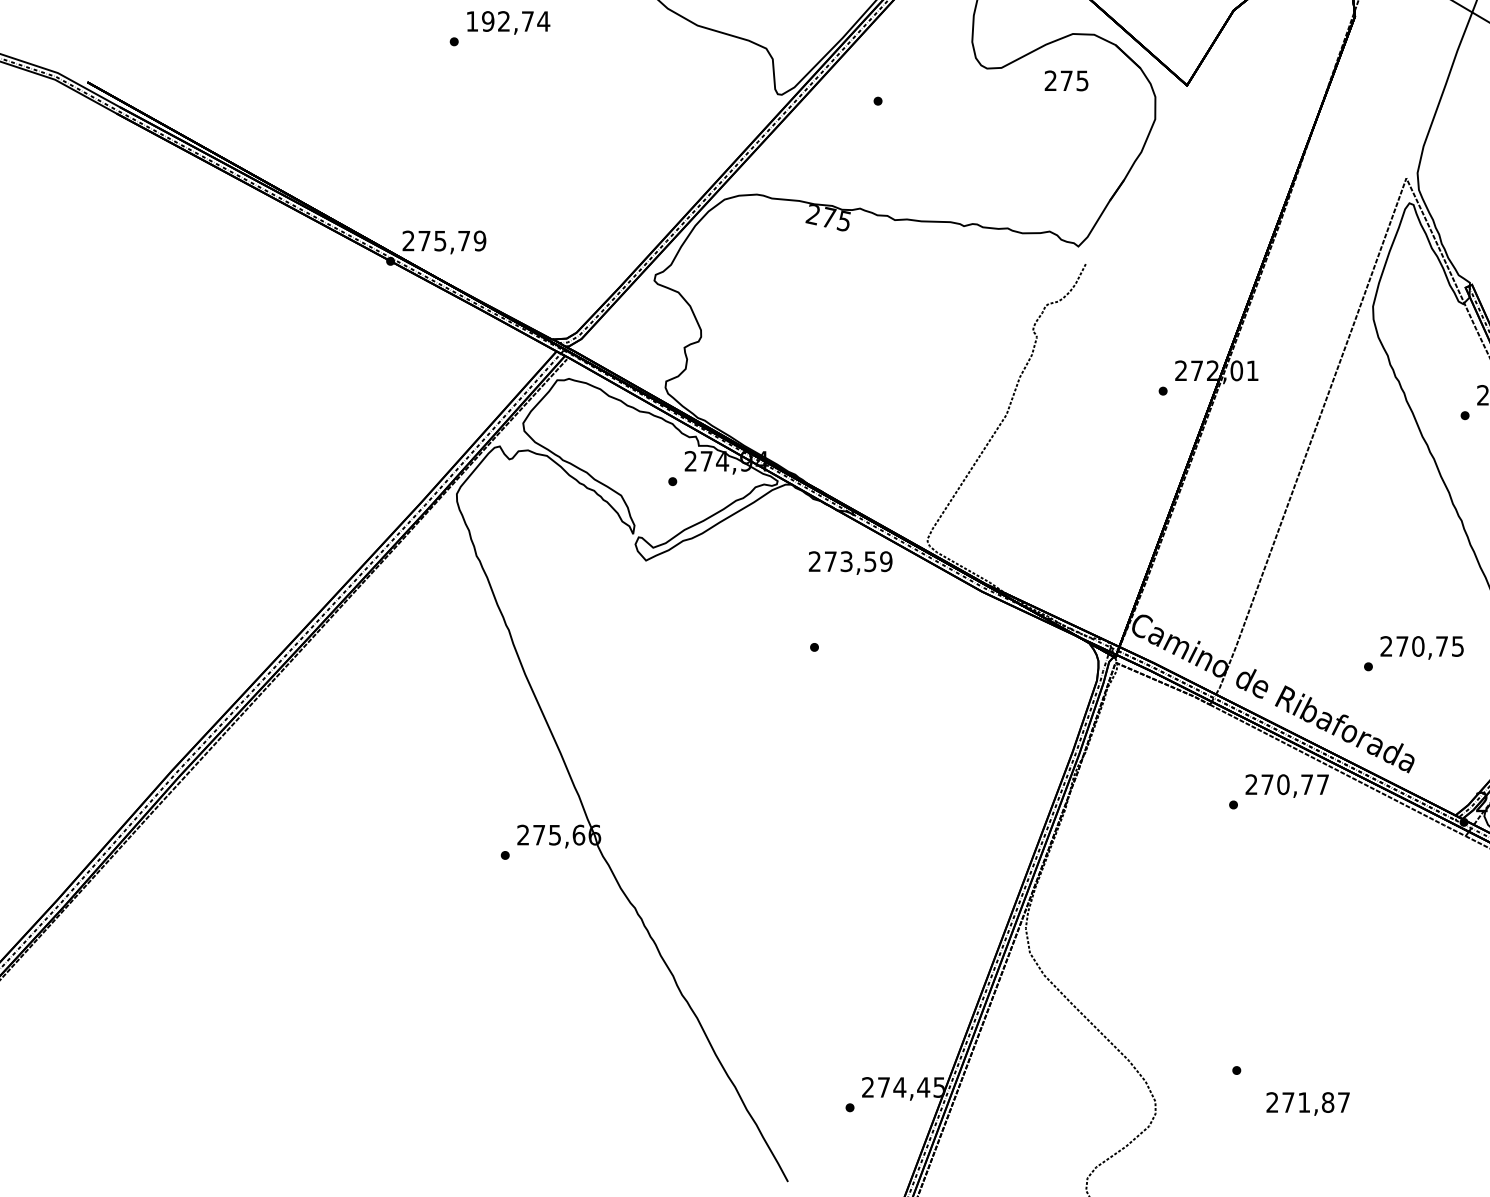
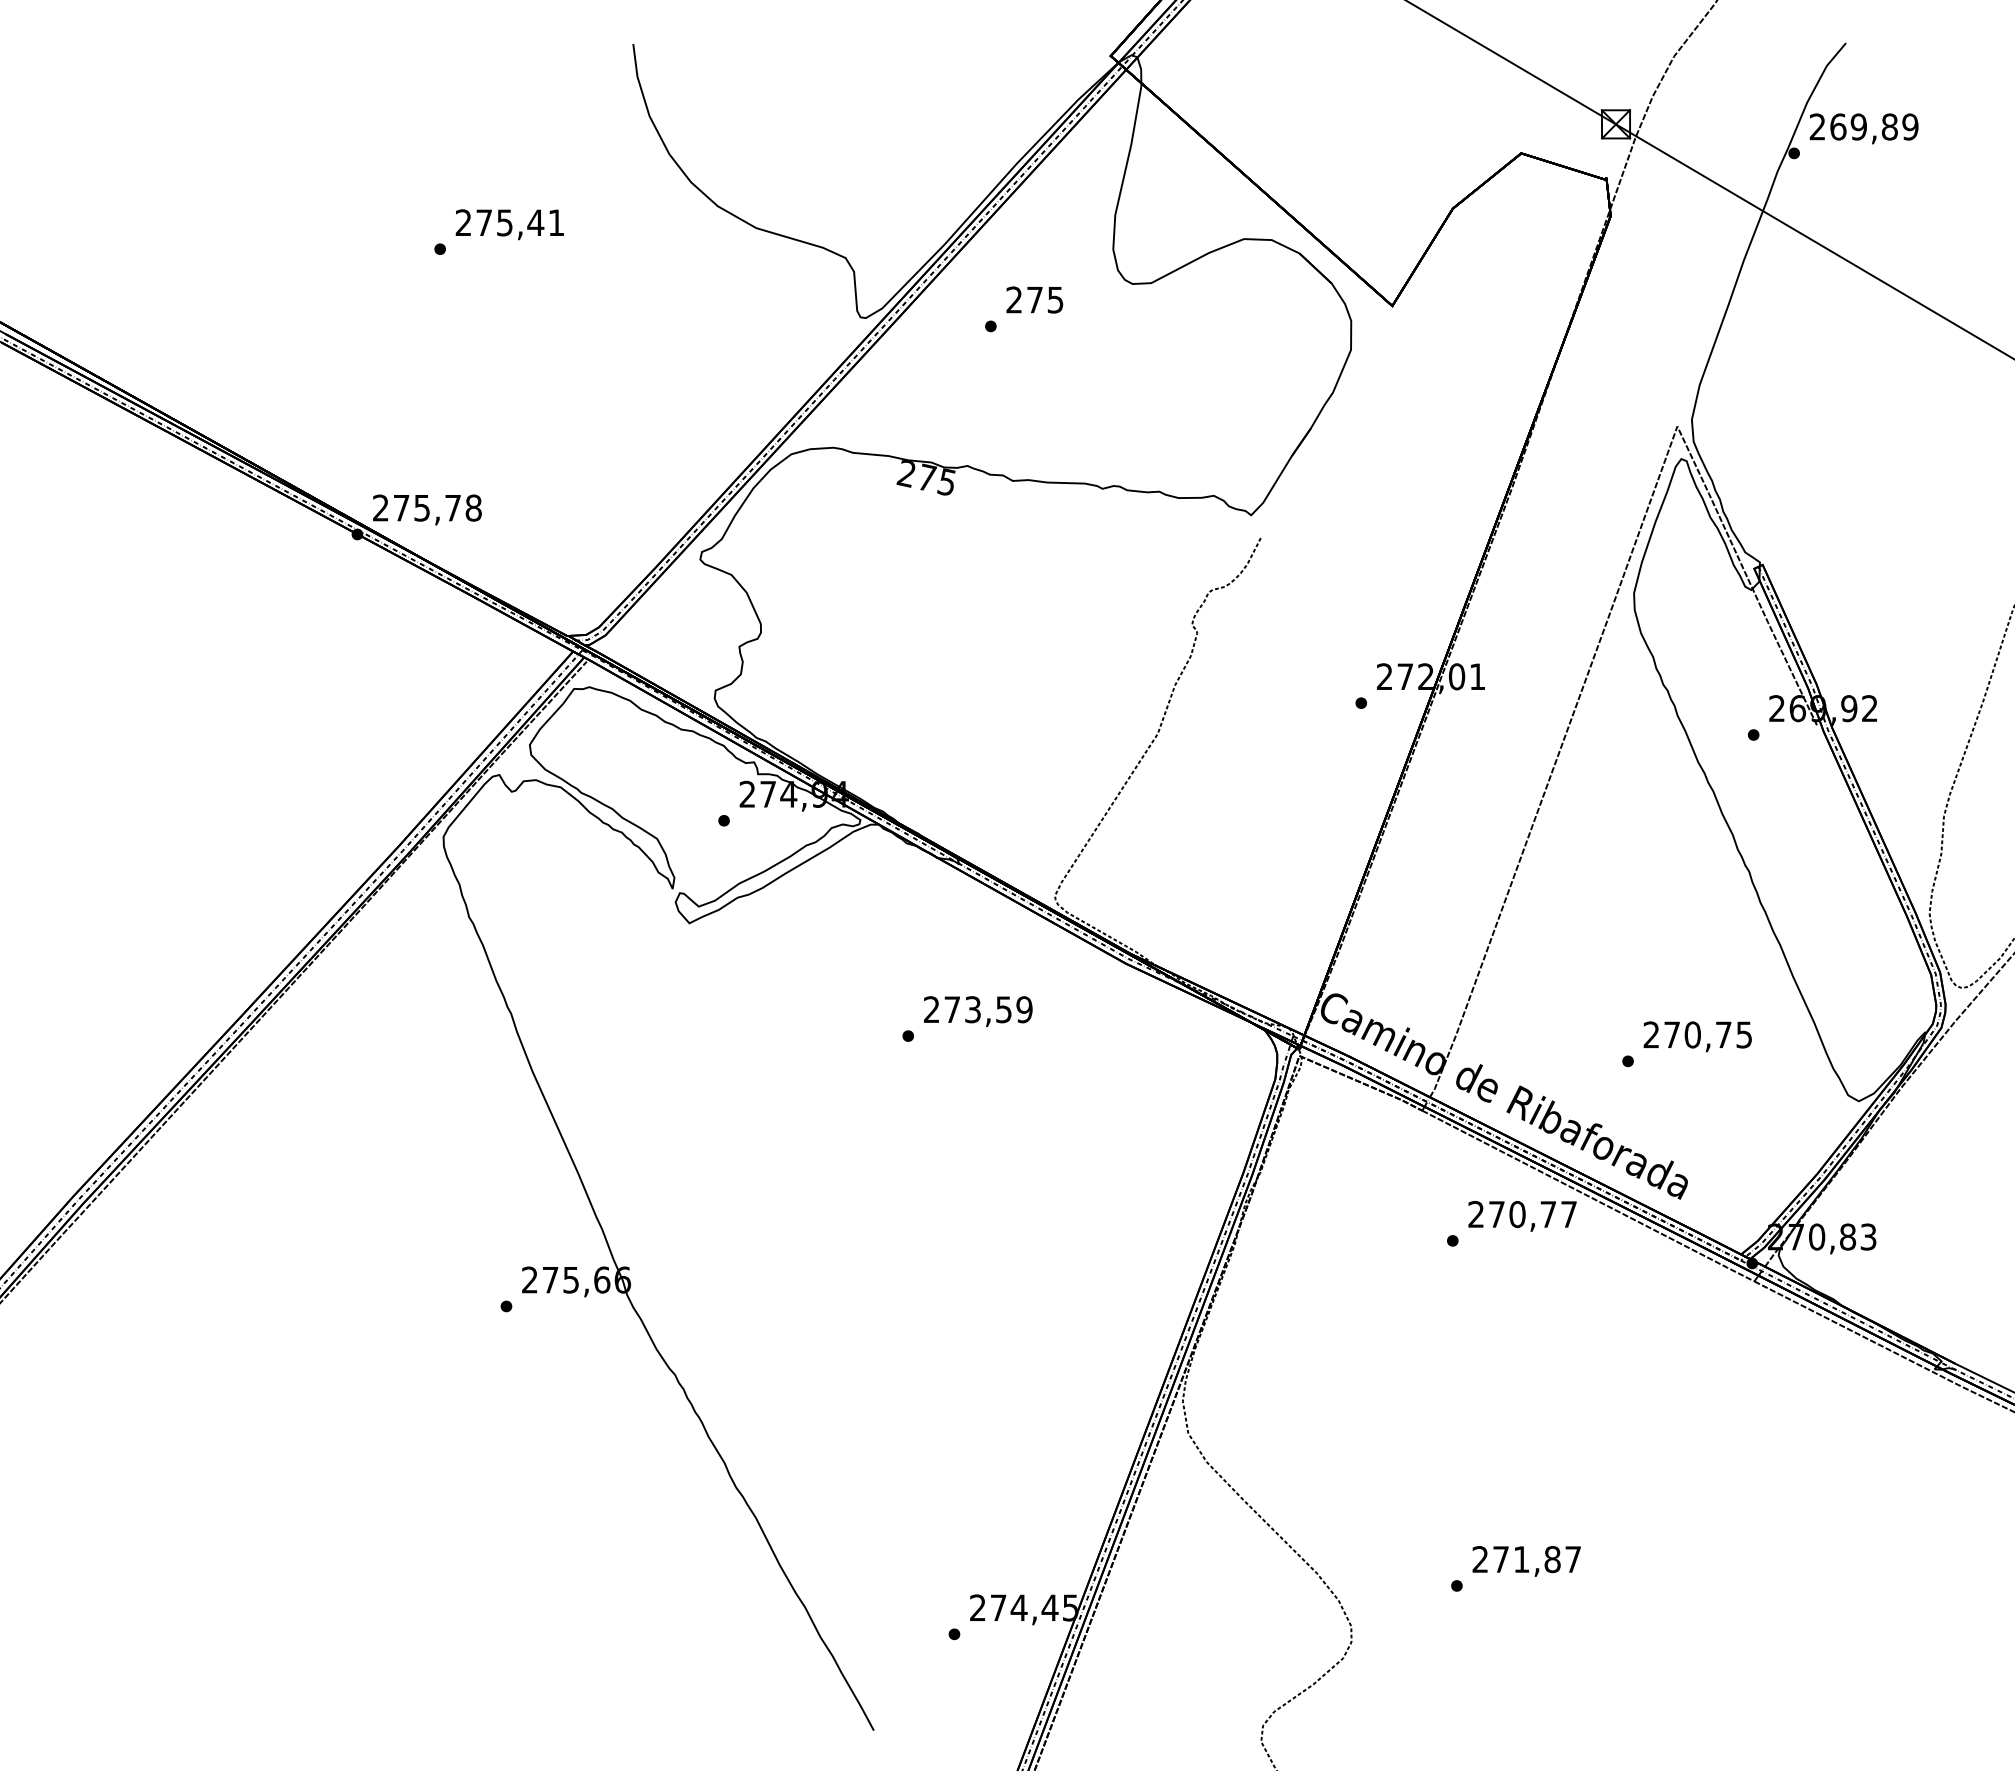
text: (507, 21) -> (509, 222), 192,74 -> 275,41
text: (1066, 80) -> (1034, 299), moved
text: (479, 240) -> (473, 507), 275,79 -> 275,78
text: (850, 563) -> (978, 1011), moved
text: (1307, 1104) -> (1526, 1561), moved

